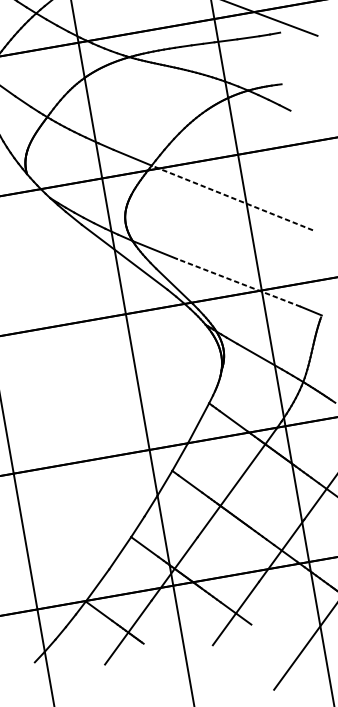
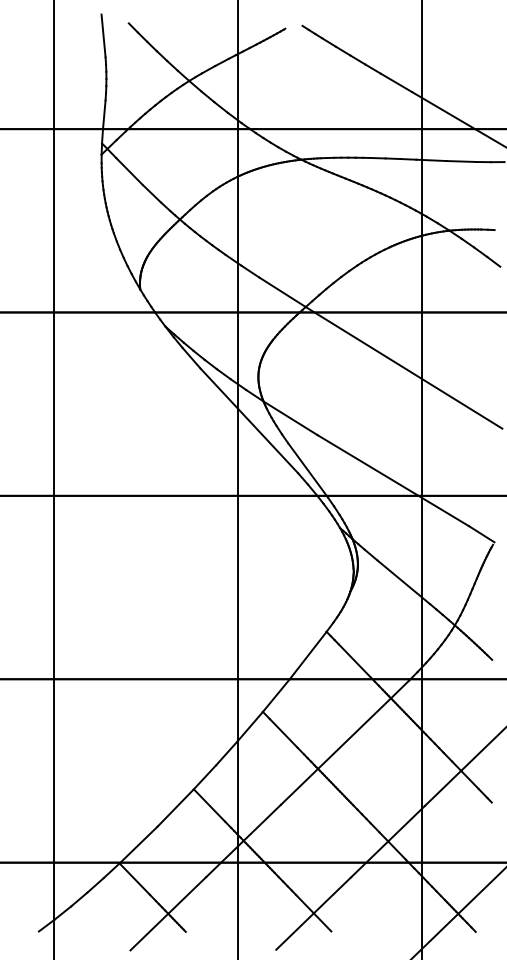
line: (232, 197) -> (404, 367), dashed -> solid
line: (238, 282) -> (392, 480), dashed -> solid

